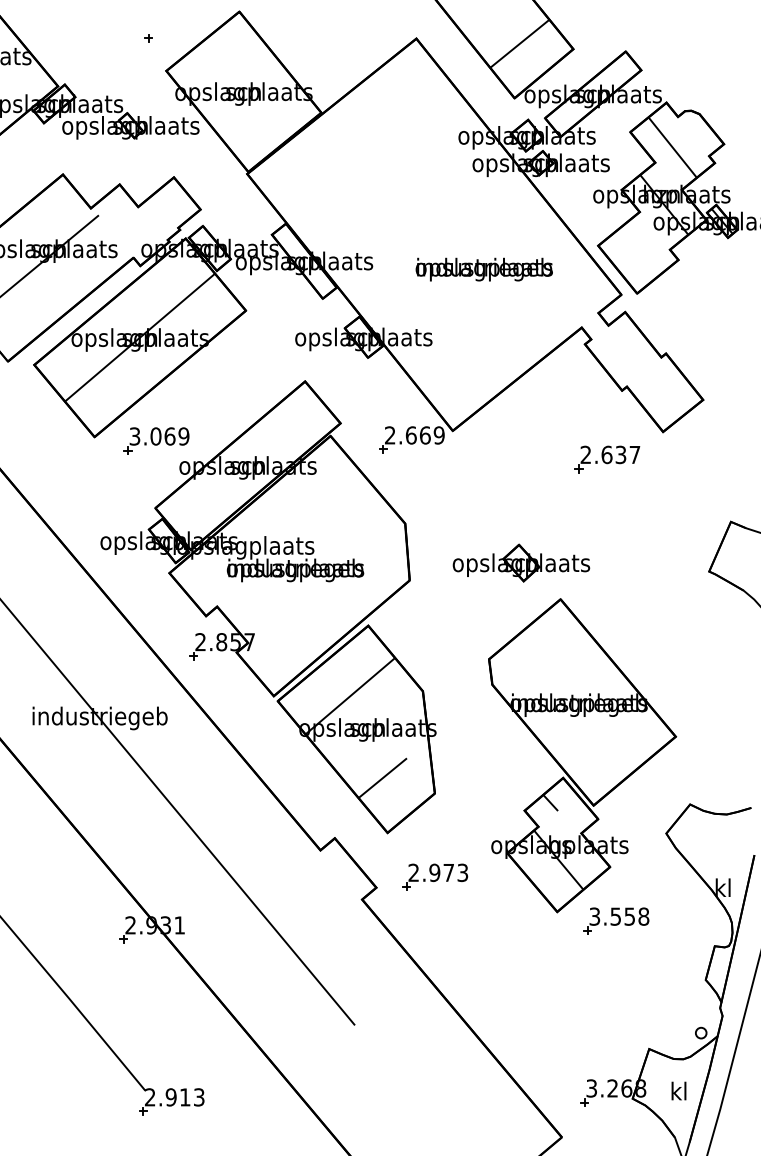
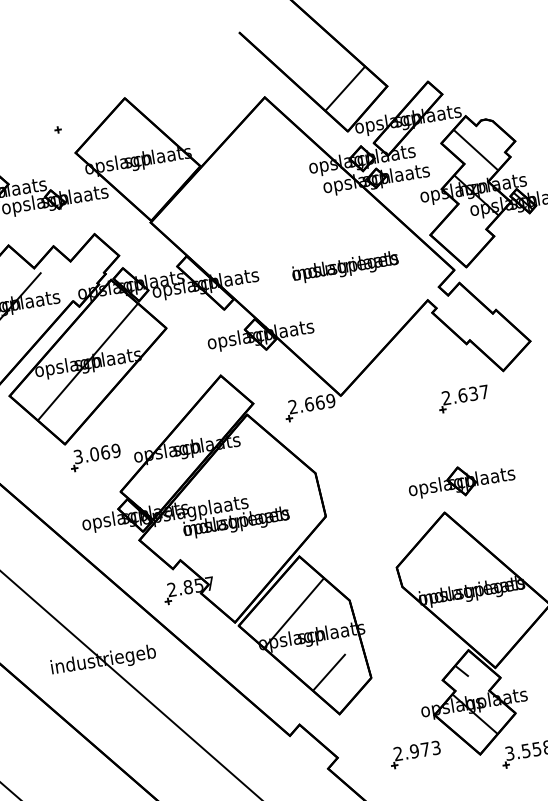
part: (156, 440) -> (95, 457), moved
part: (521, 562) -> (461, 480), moved
part: (435, 876) -> (415, 754), moved

